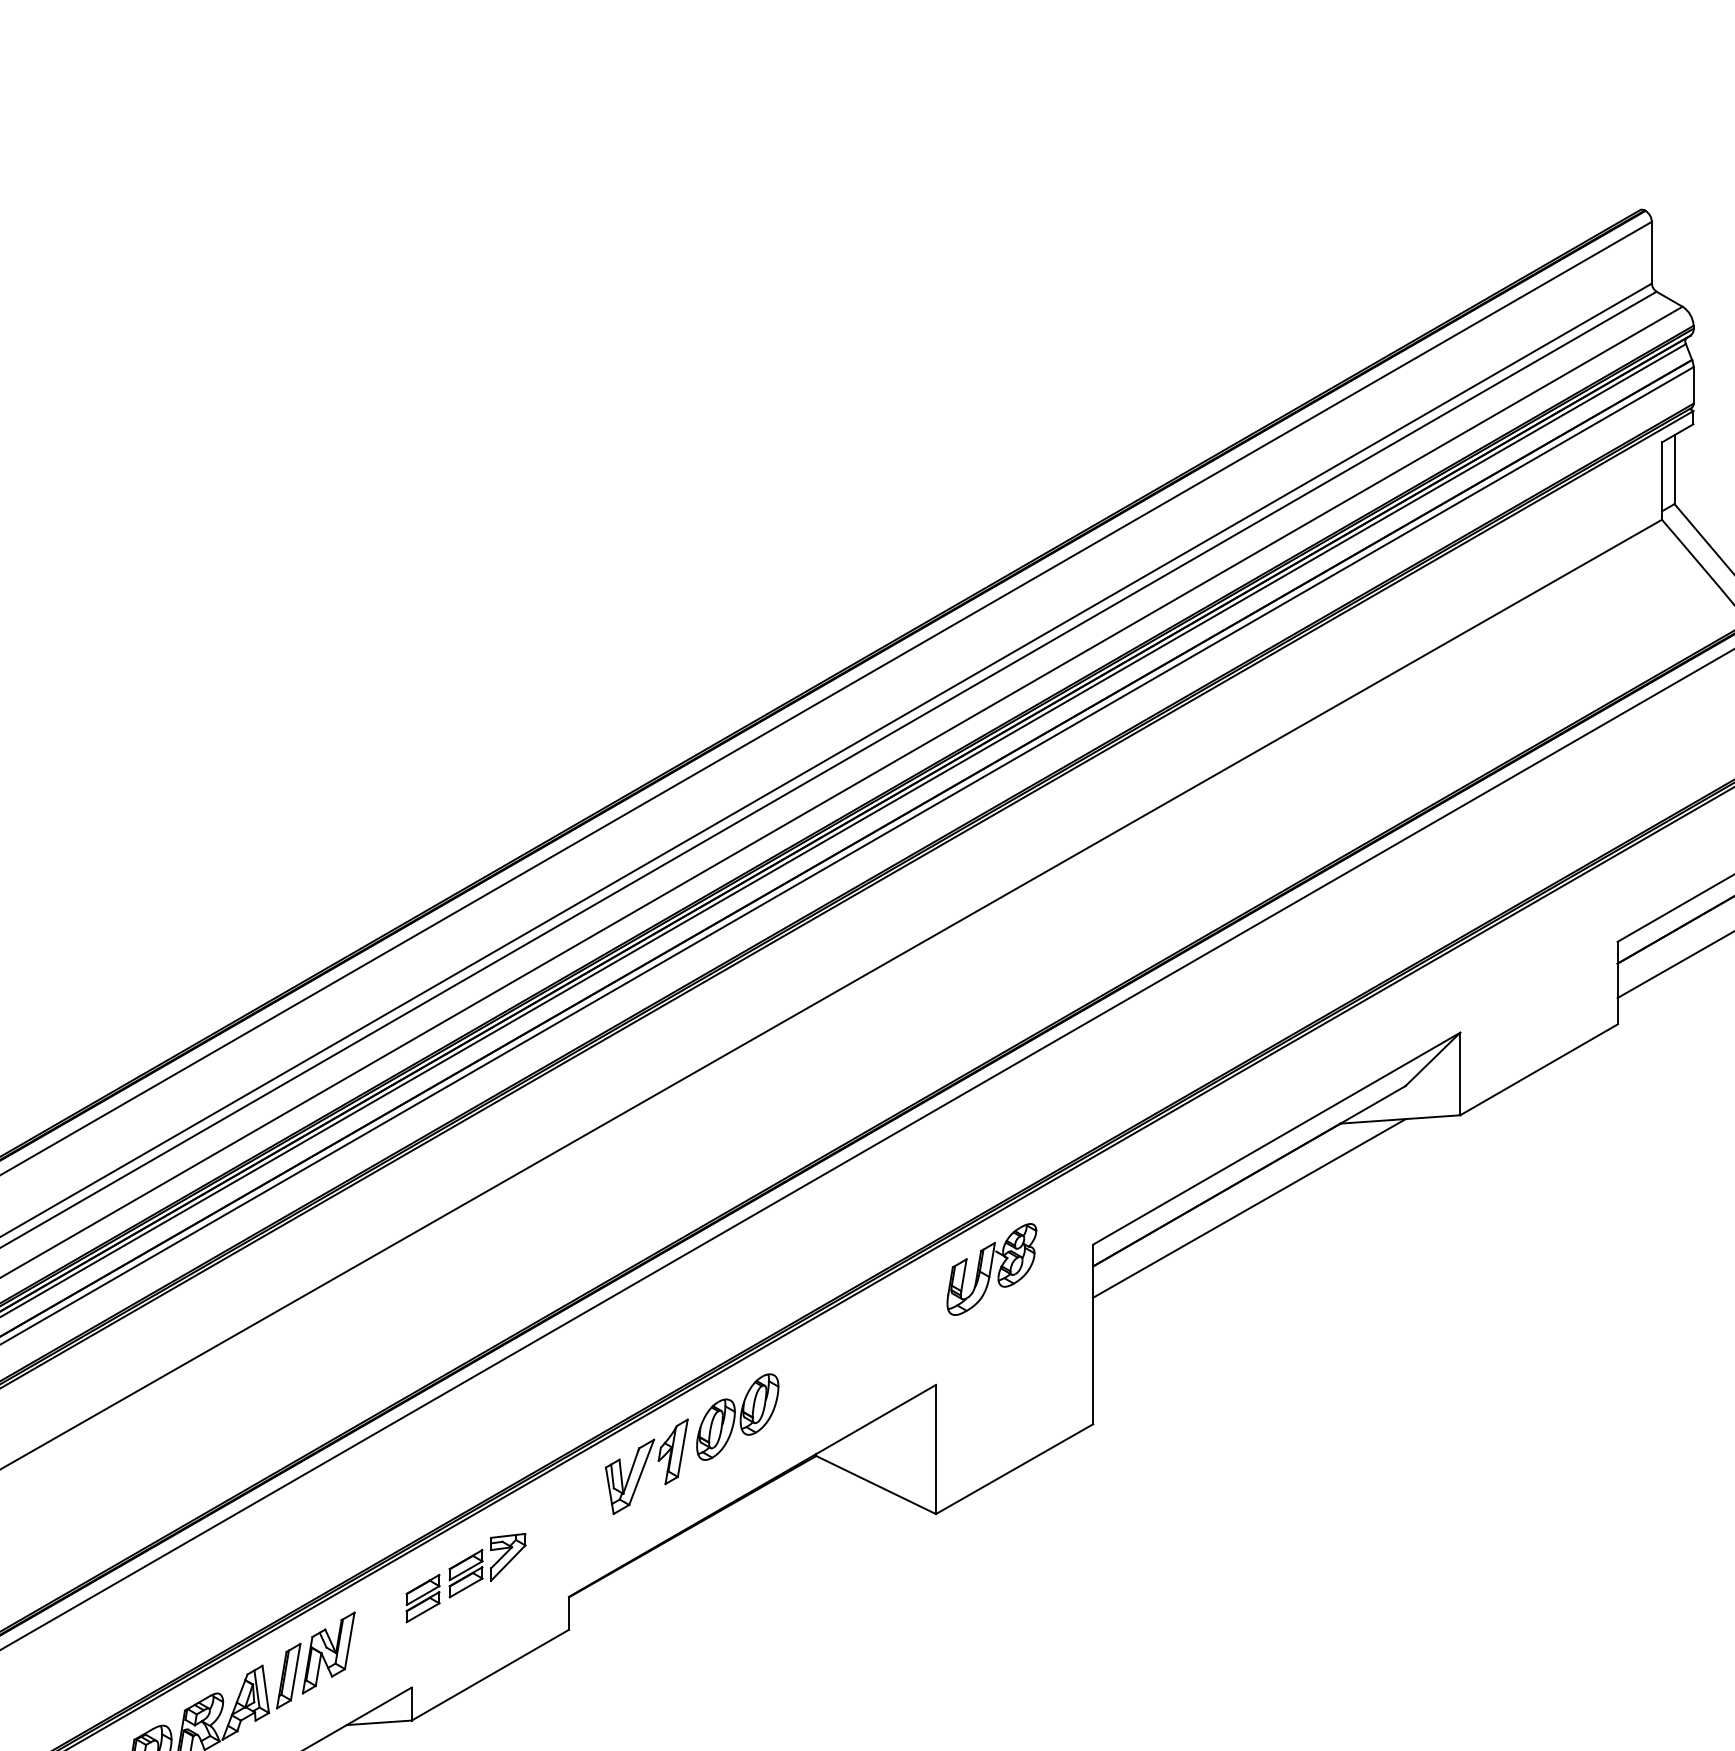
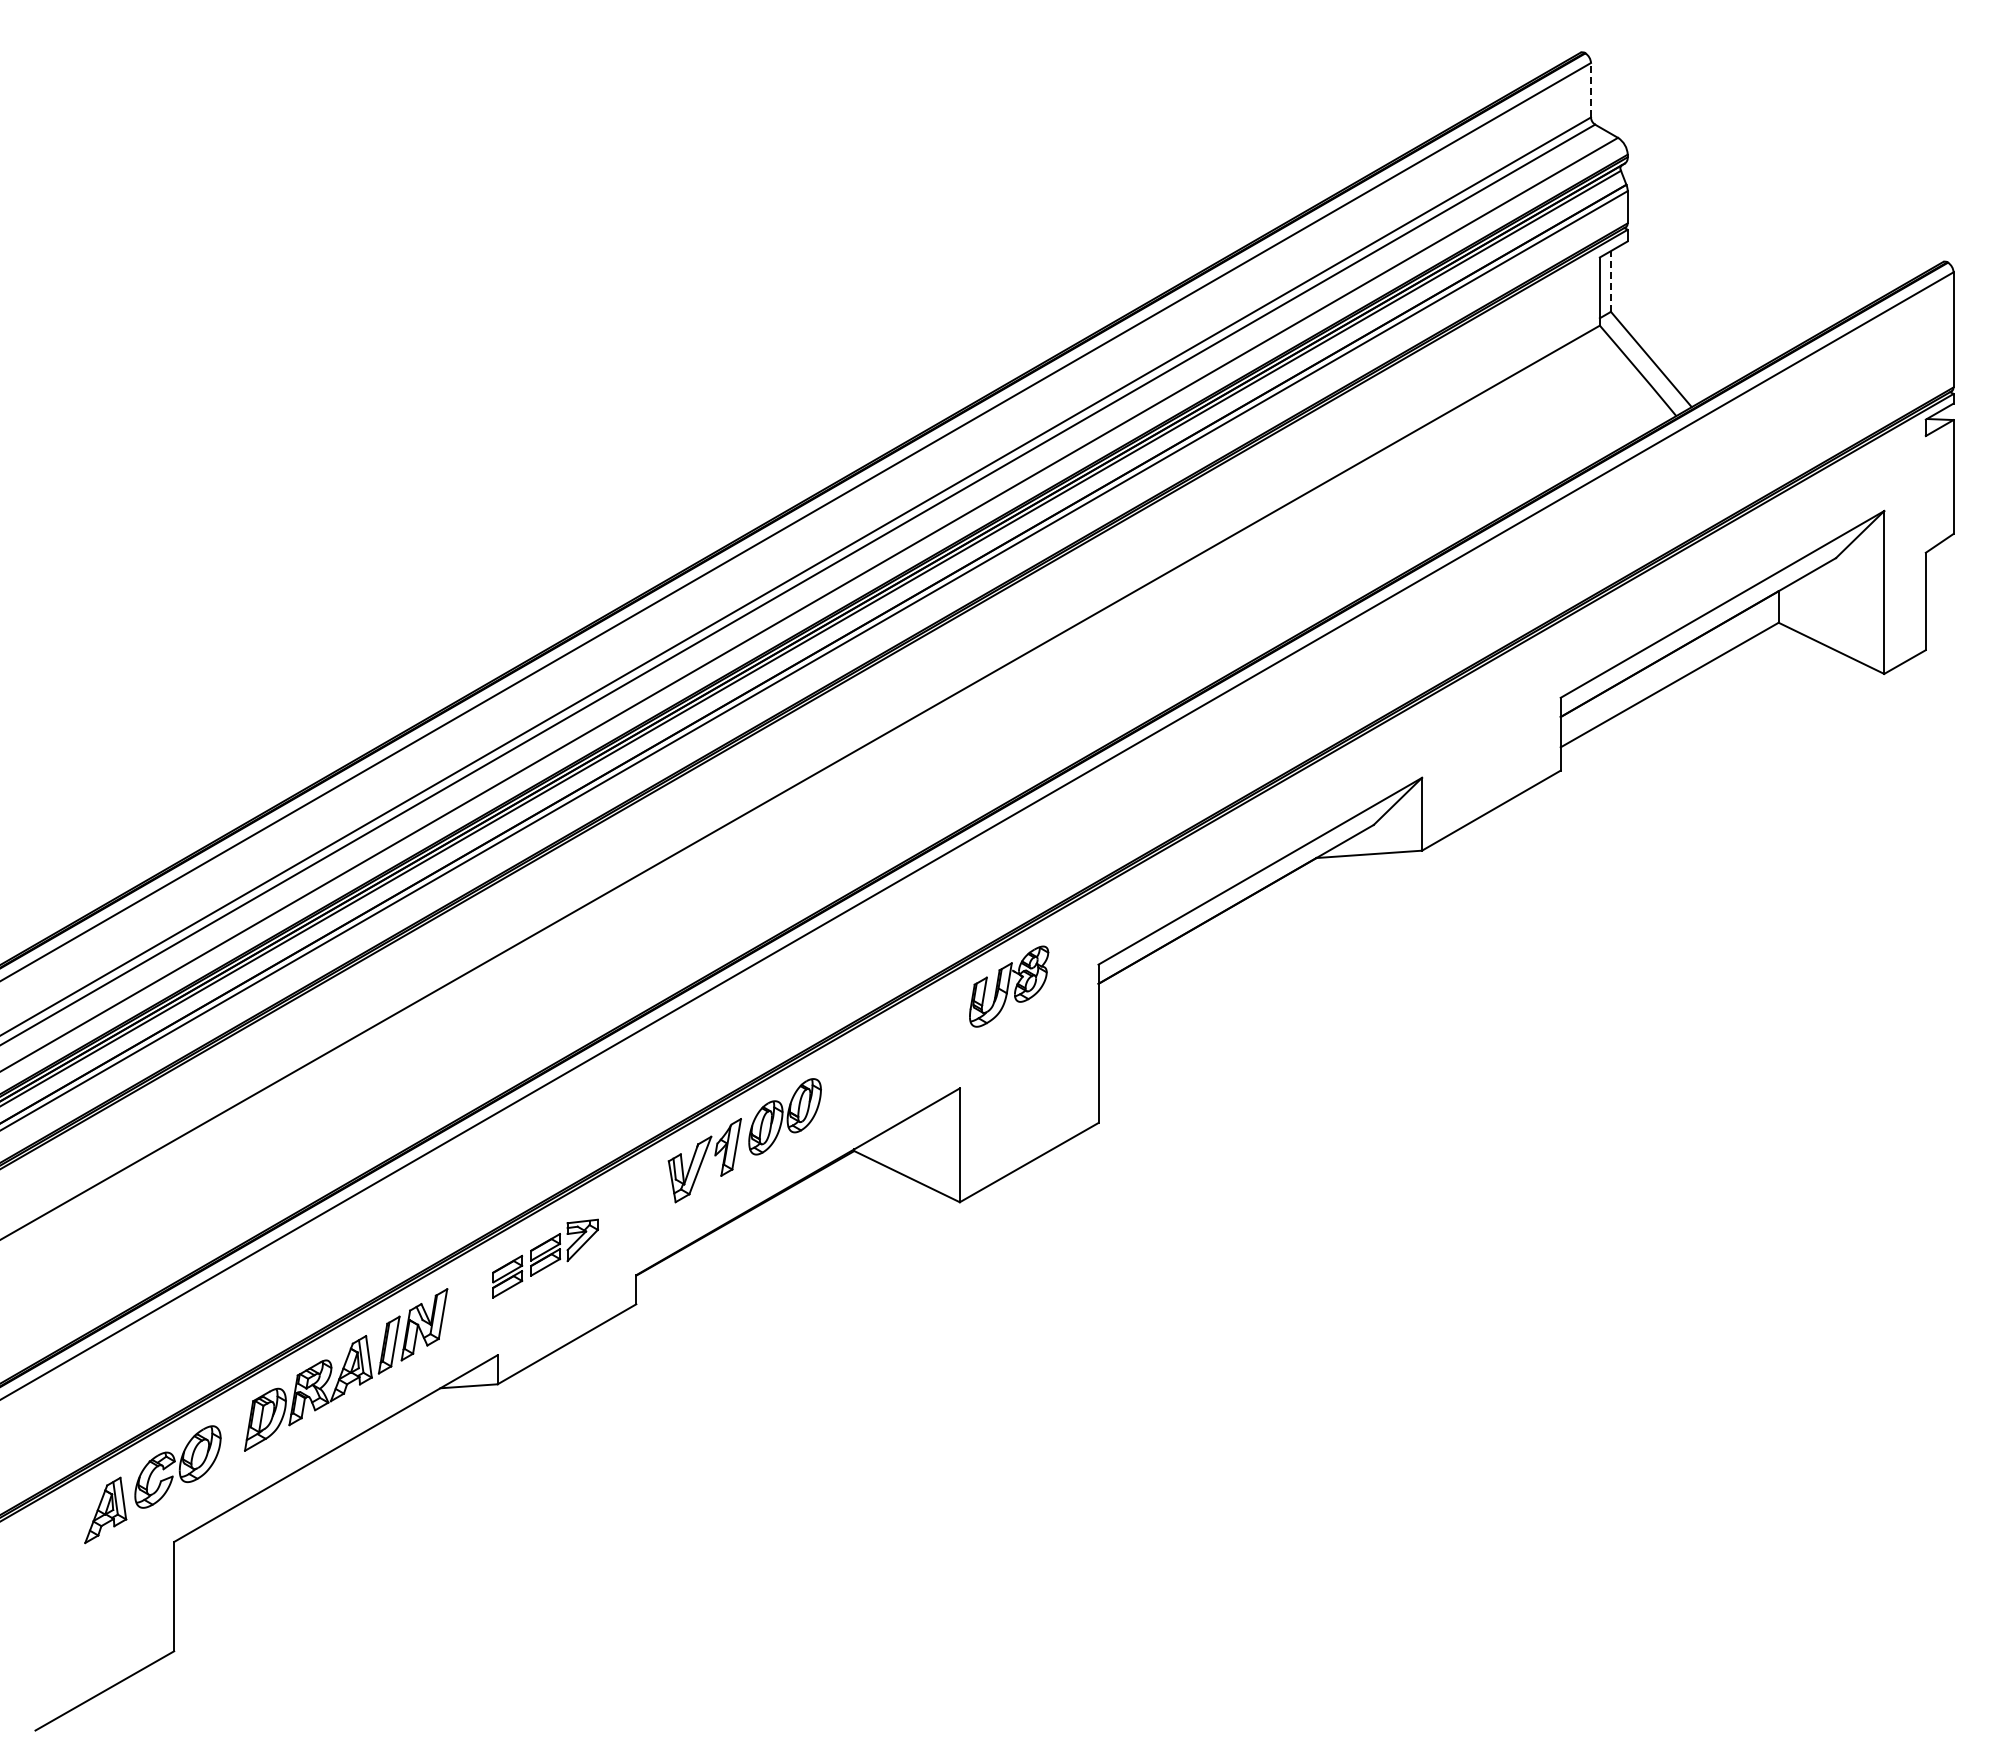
line: (1651, 251) -> (1590, 89), solid -> dashed
line: (1674, 468) -> (1610, 280), solid -> dashed
line: (1249, 1208) -> (1236, 932), removed

